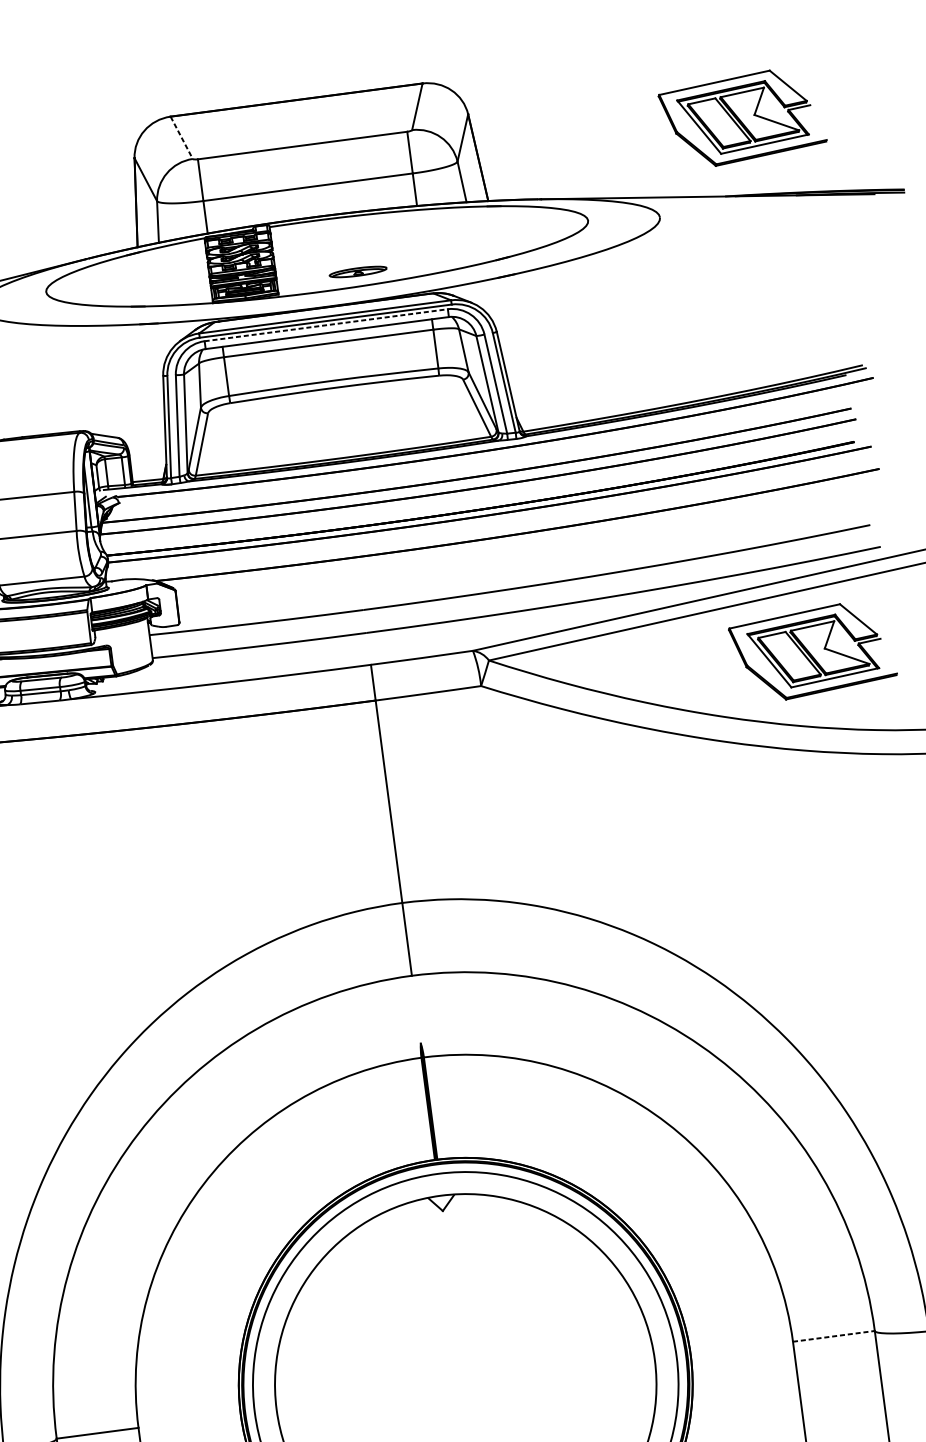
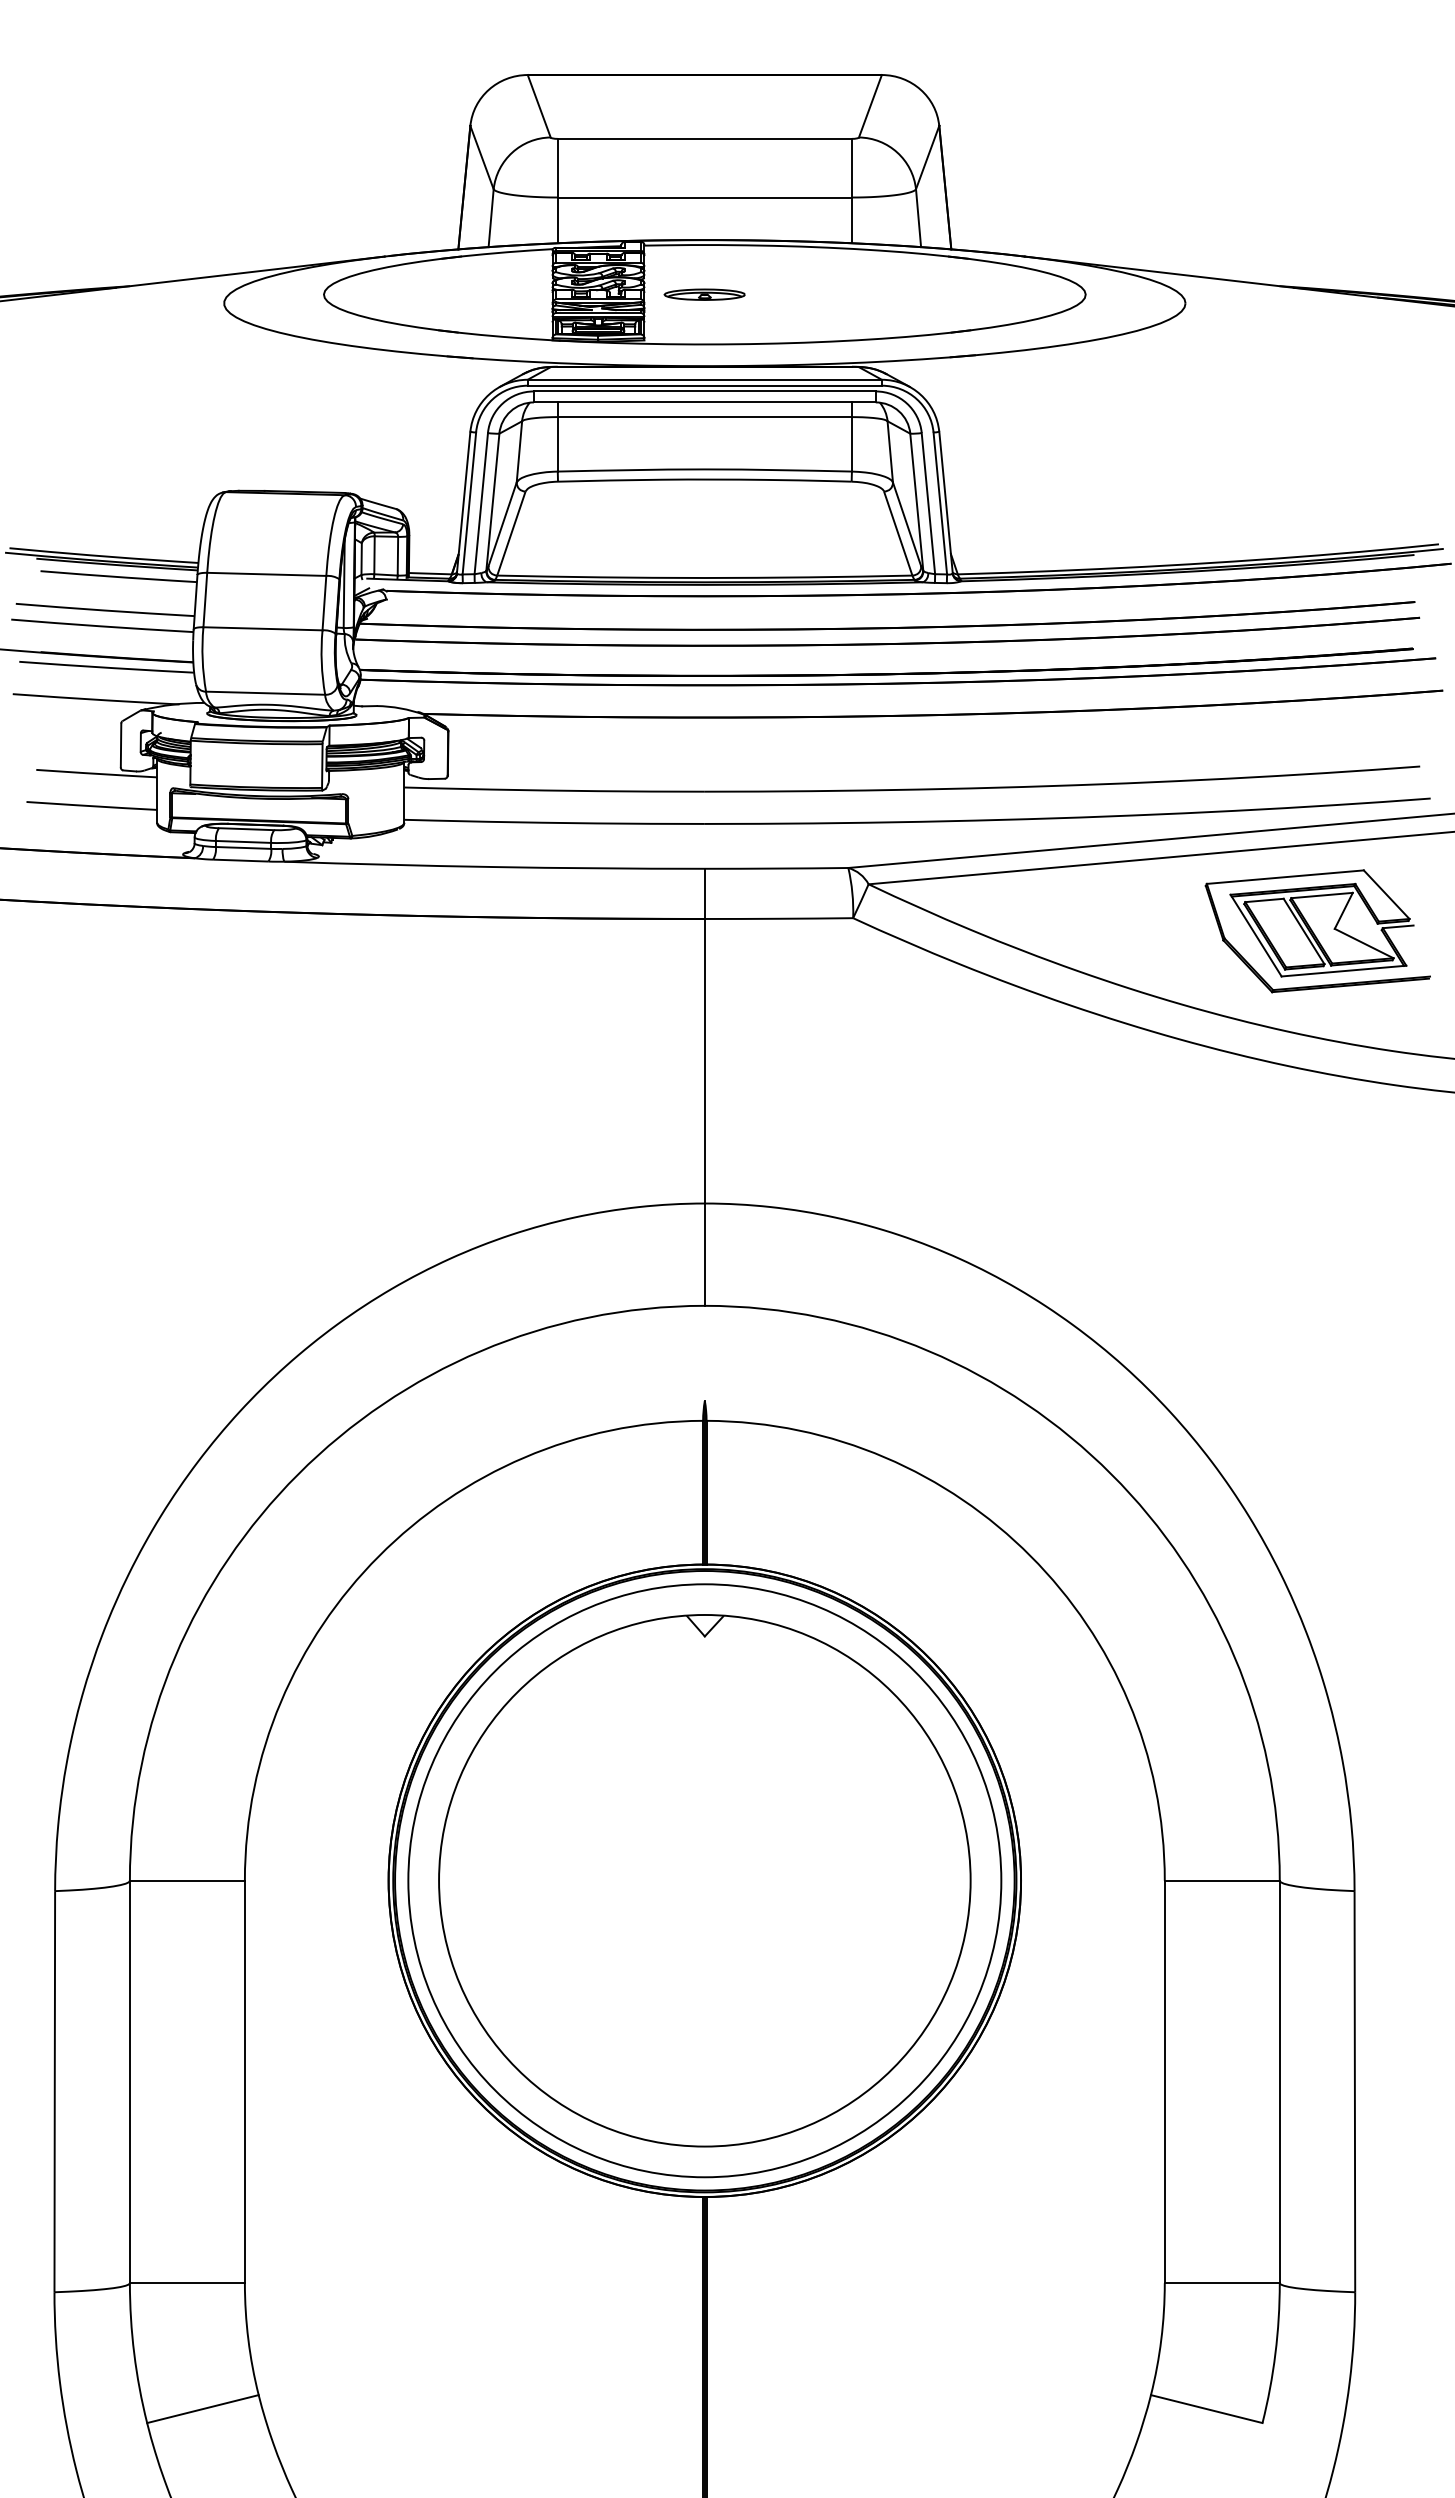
part: (742, 118) -> (1317, 181), removed
line: (181, 137) -> (539, 106), dashed -> solid
part: (358, 271) -> (704, 294), moved
line: (326, 325) -> (704, 391), dashed -> solid
line: (834, 1336) -> (1222, 1880), dashed -> solid

